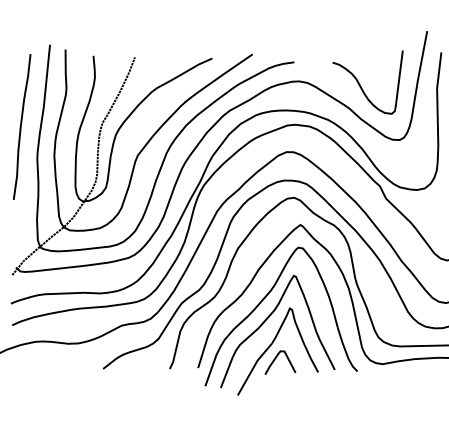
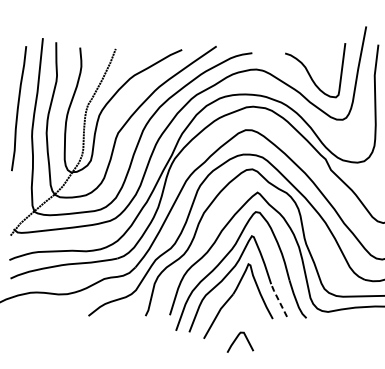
line: (325, 350) -> (279, 300), solid -> dashed
curve: (275, 360) -> (236, 340), moved

